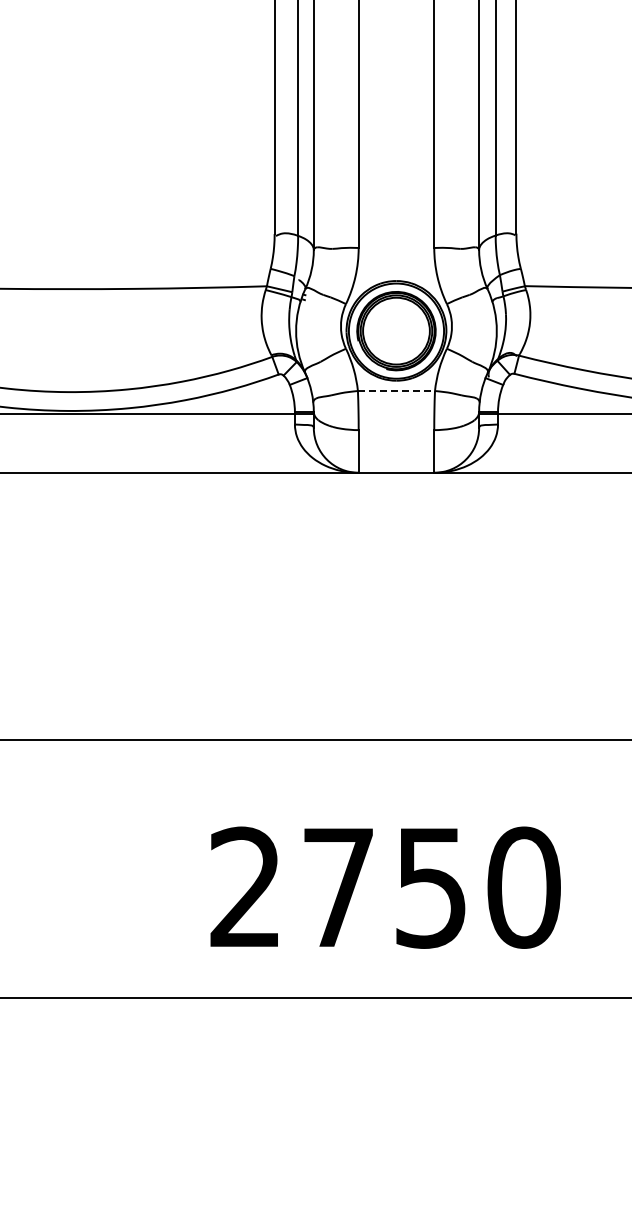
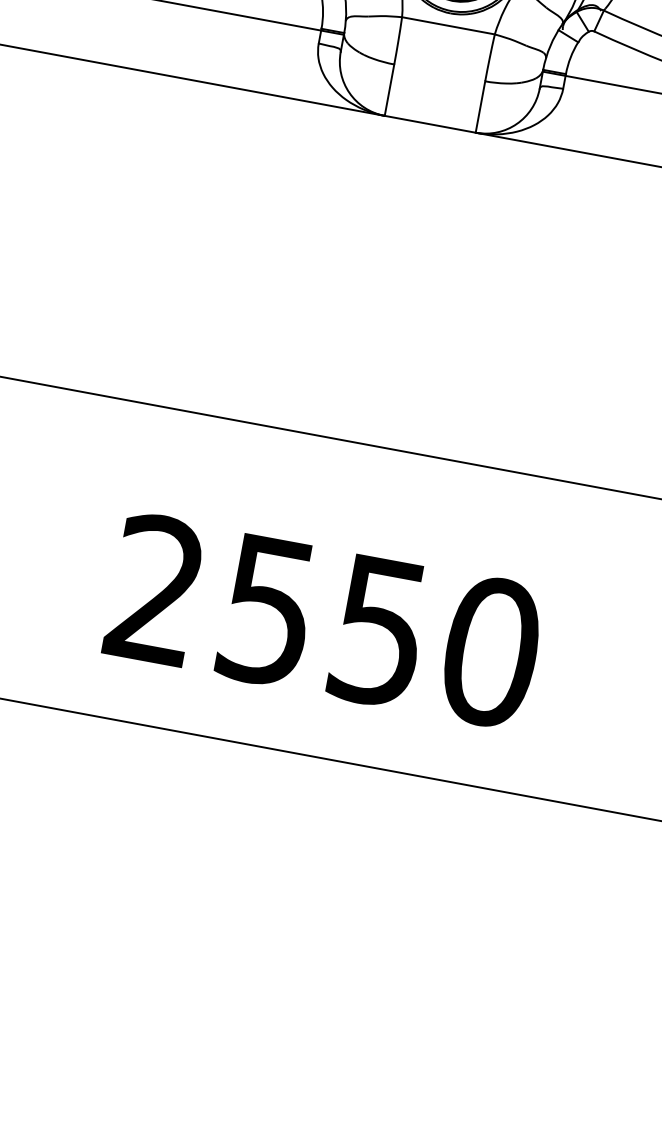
line: (396, 391) -> (448, 26), dashed -> solid
text: (337, 888) -> (266, 611), 2750 -> 2550

